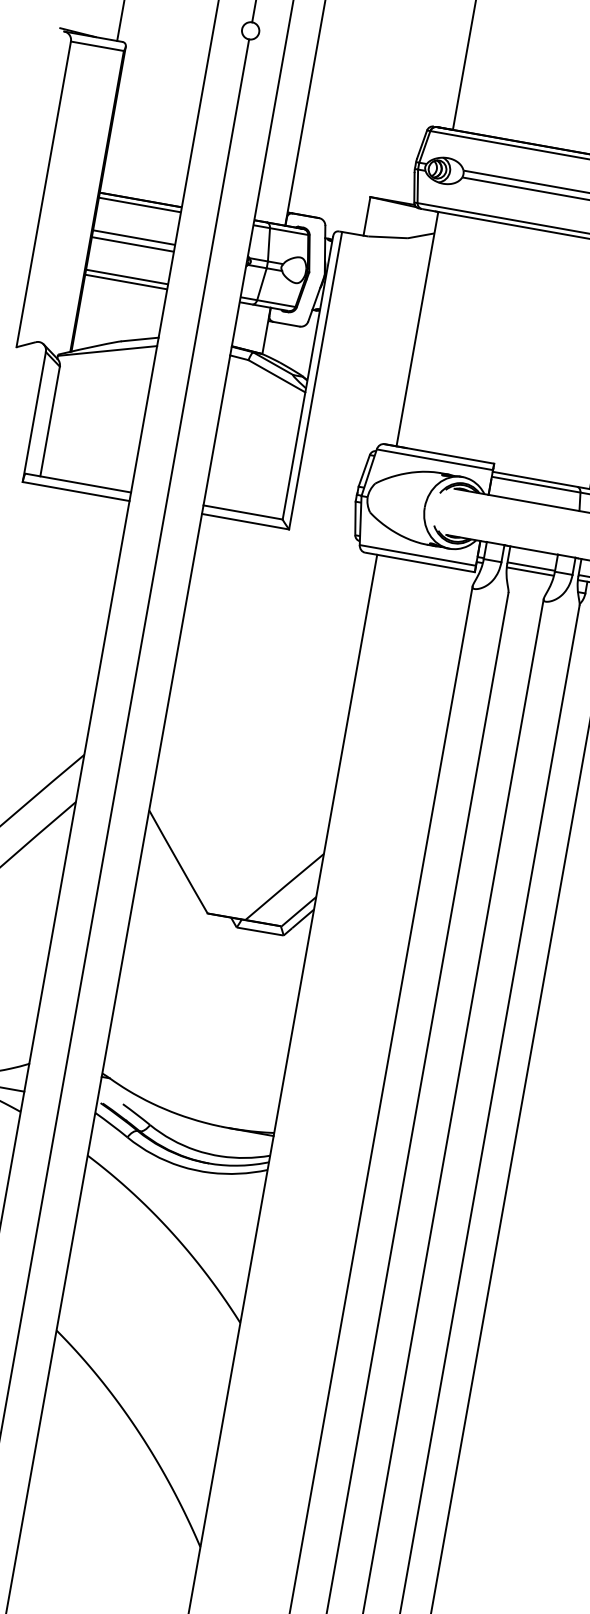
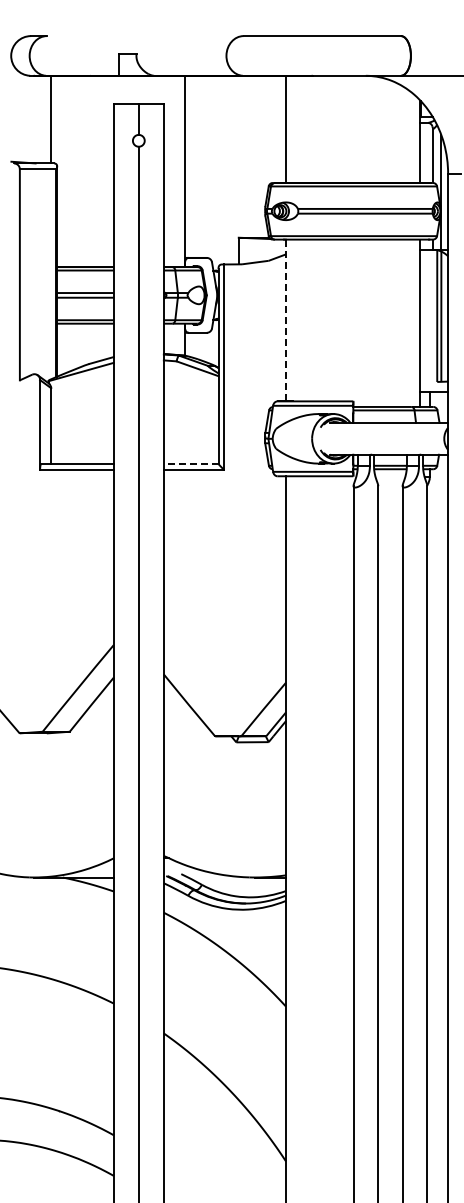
line: (416, 329) -> (285, 320), solid -> dashed
line: (242, 511) -> (190, 463), solid -> dashed

